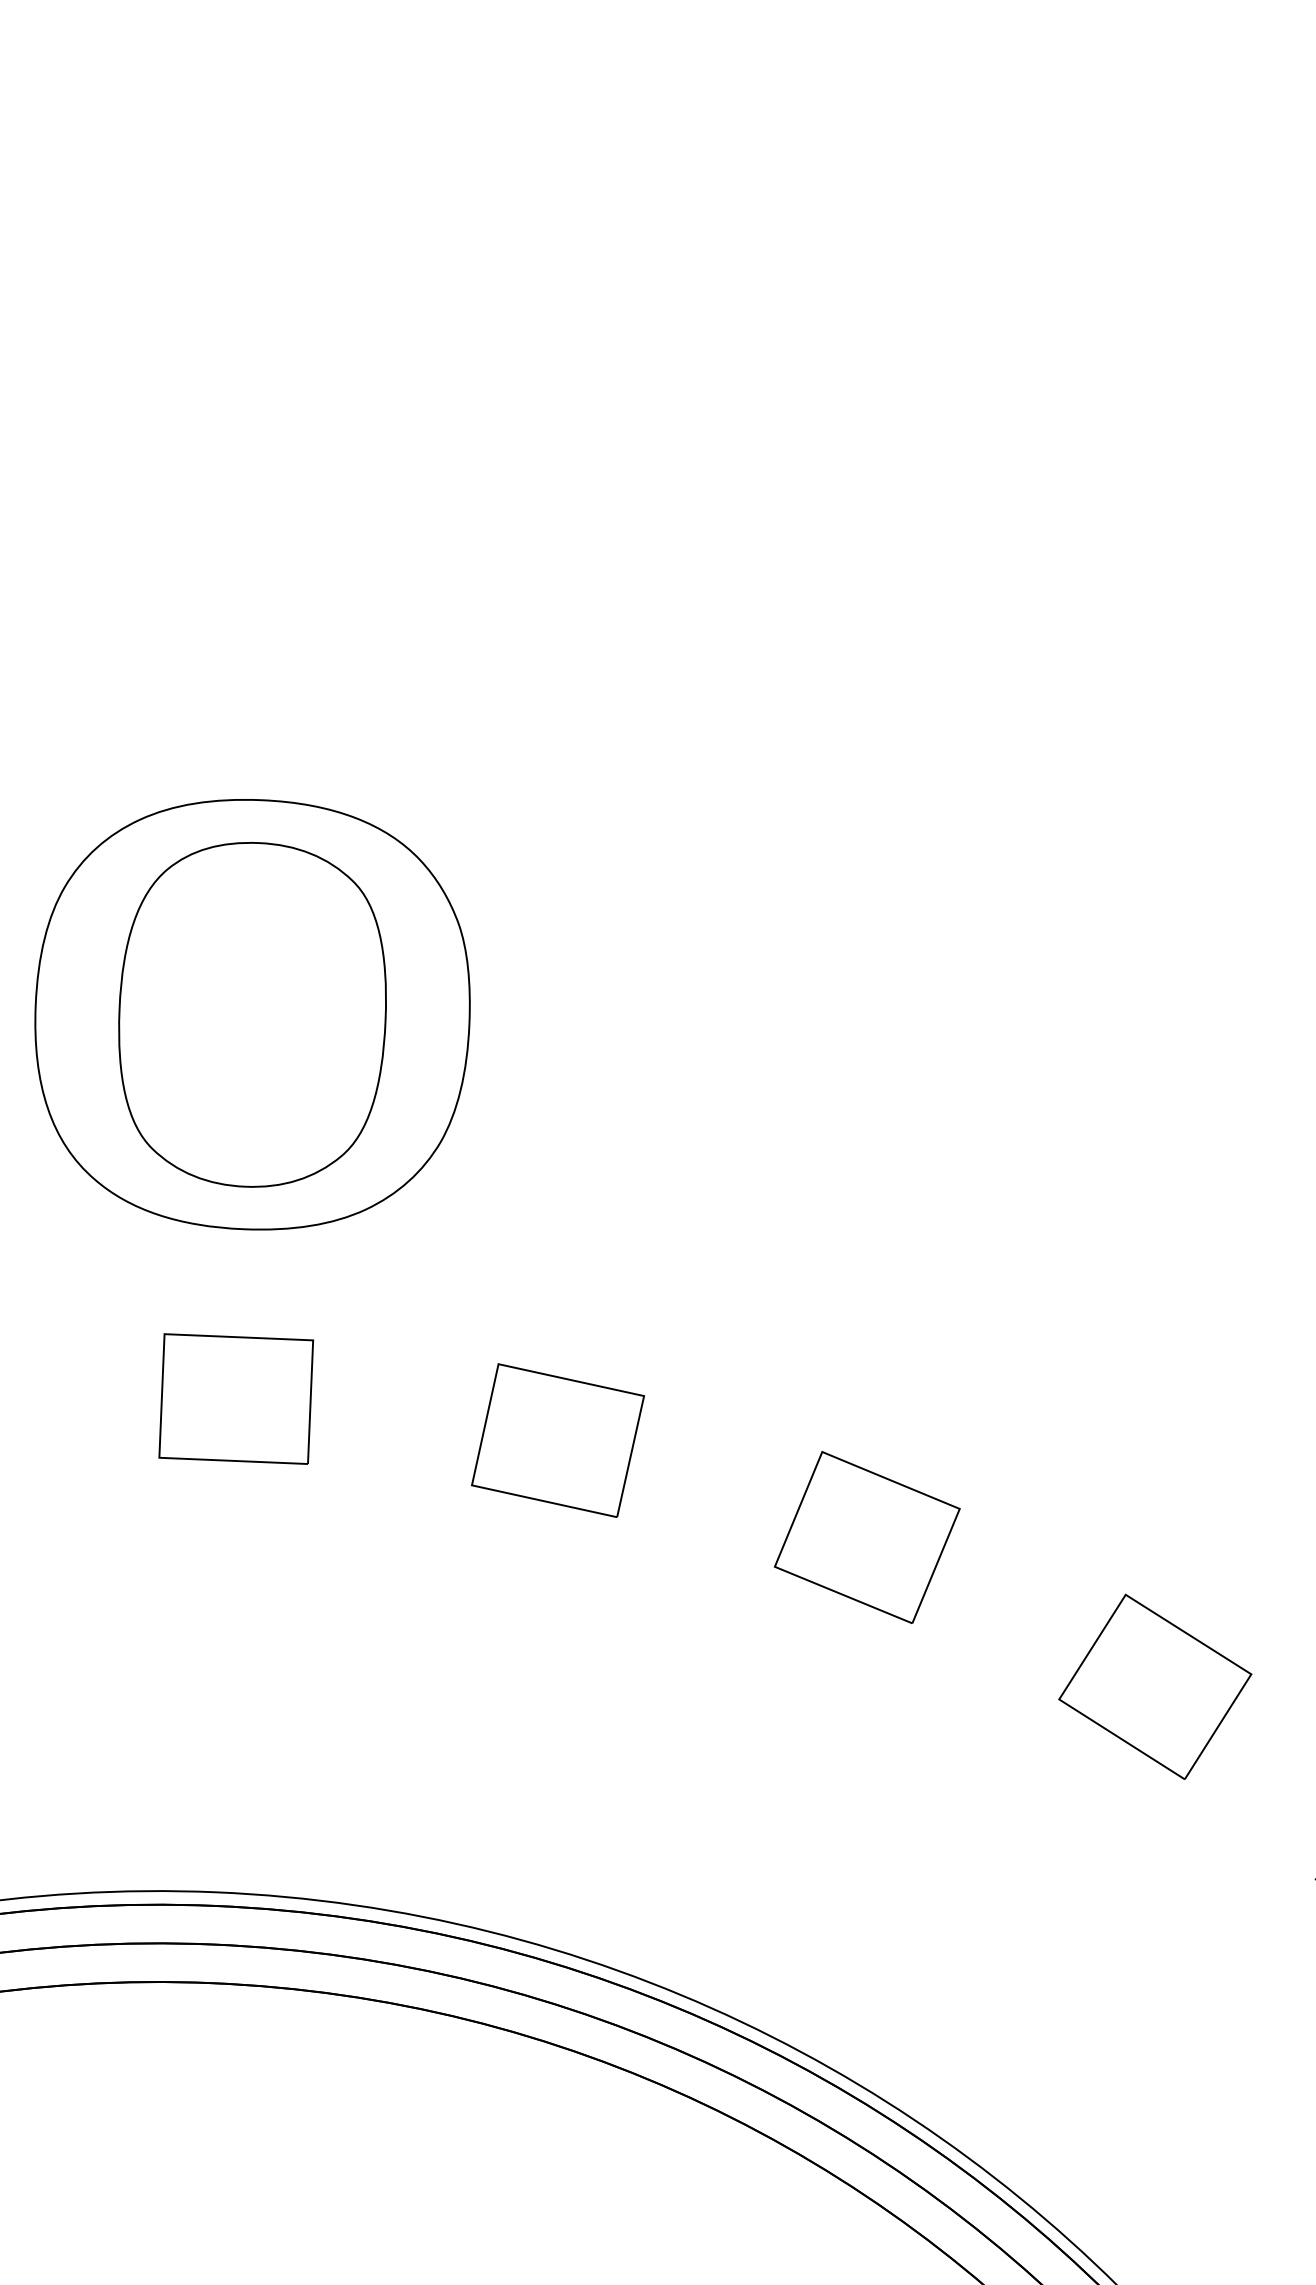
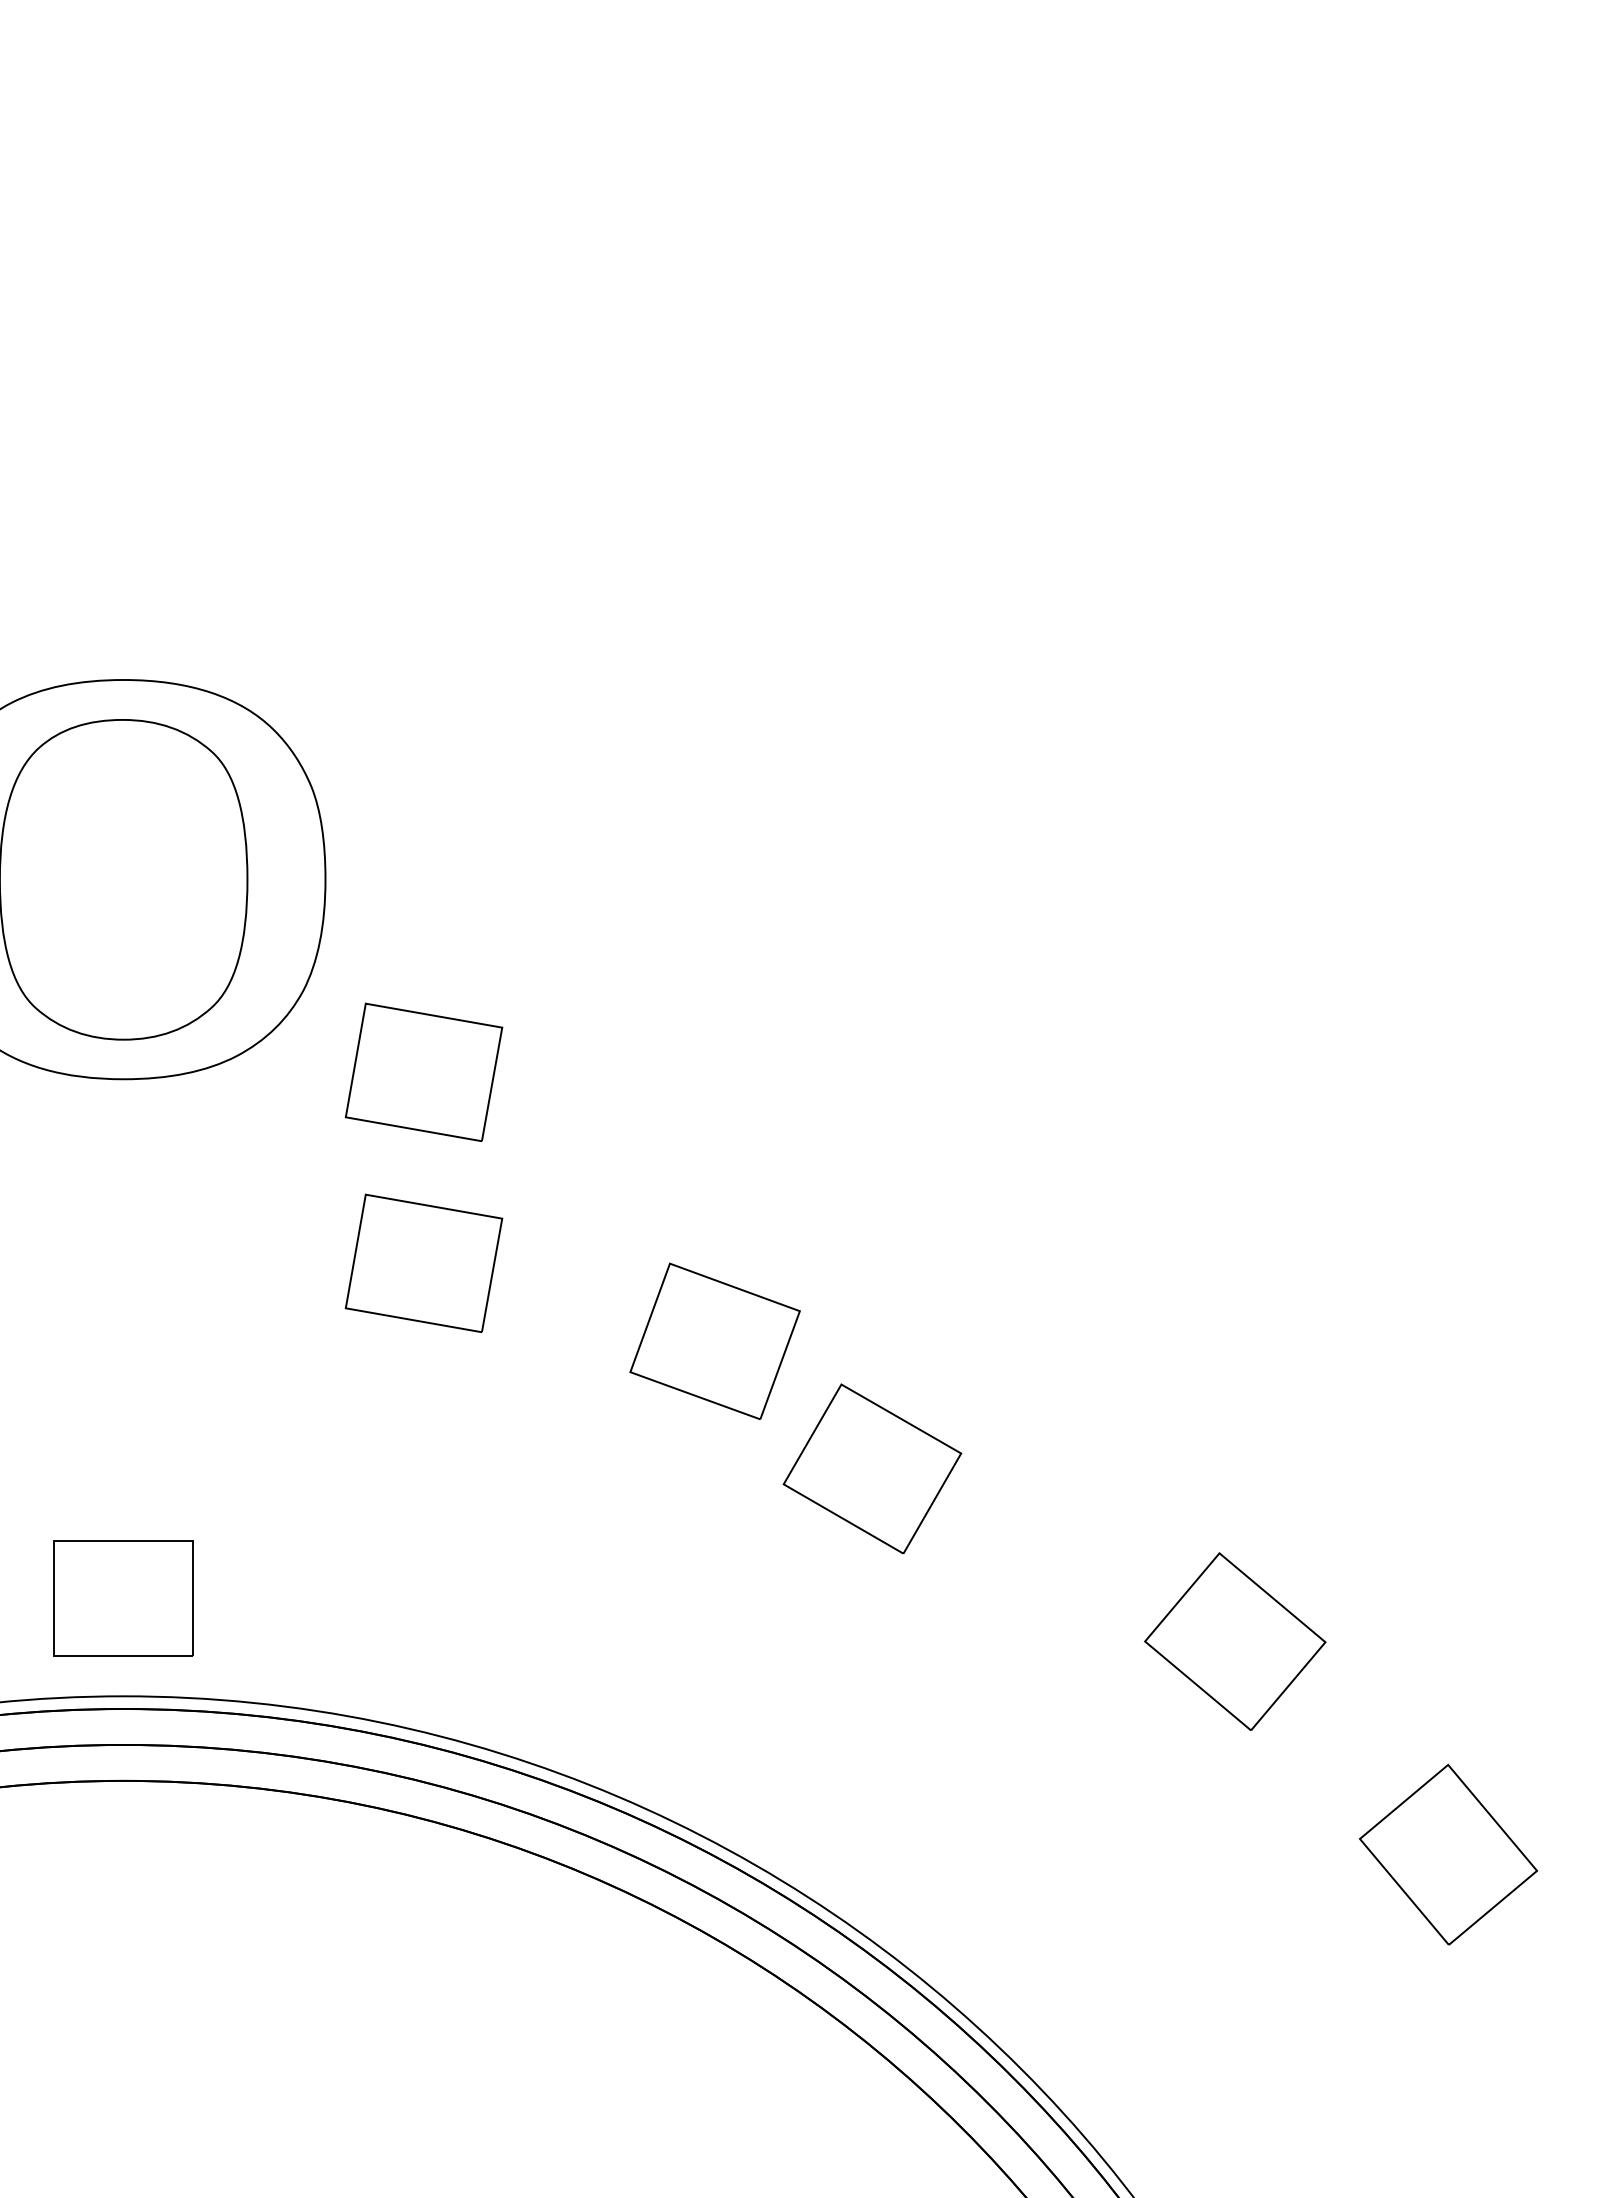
part: (566, 1234) -> (423, 1071), added
part: (236, 1399) -> (123, 1598), moved
part: (1155, 1686) -> (872, 1468), moved

